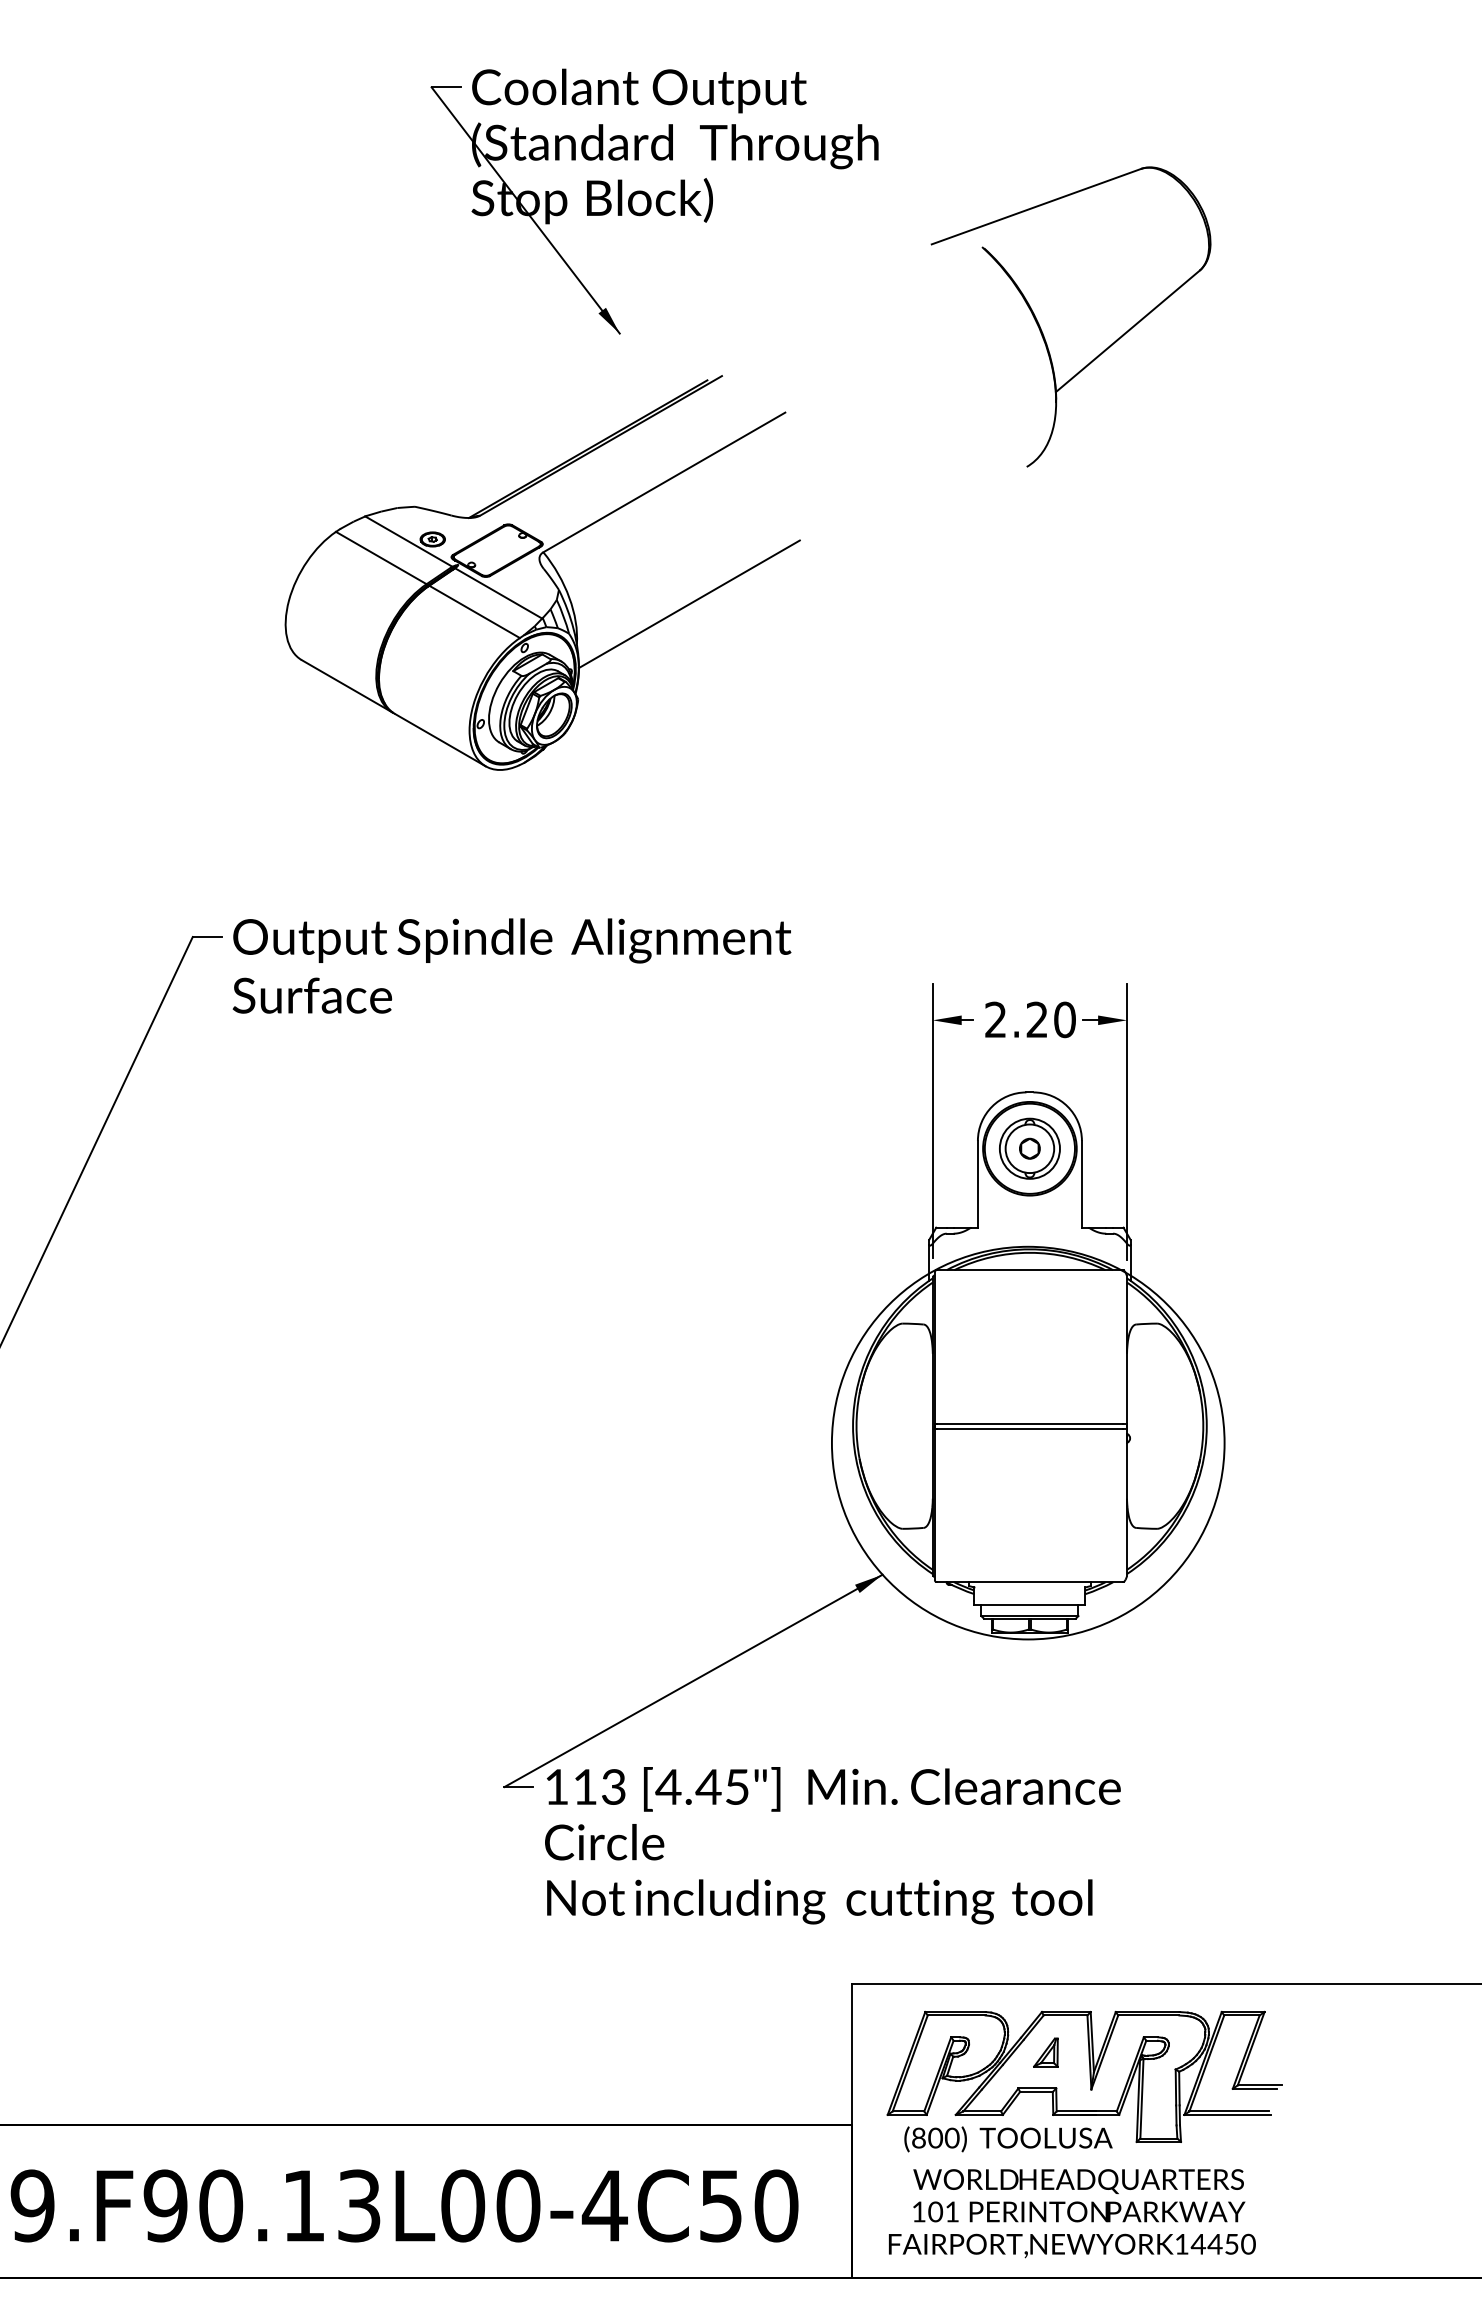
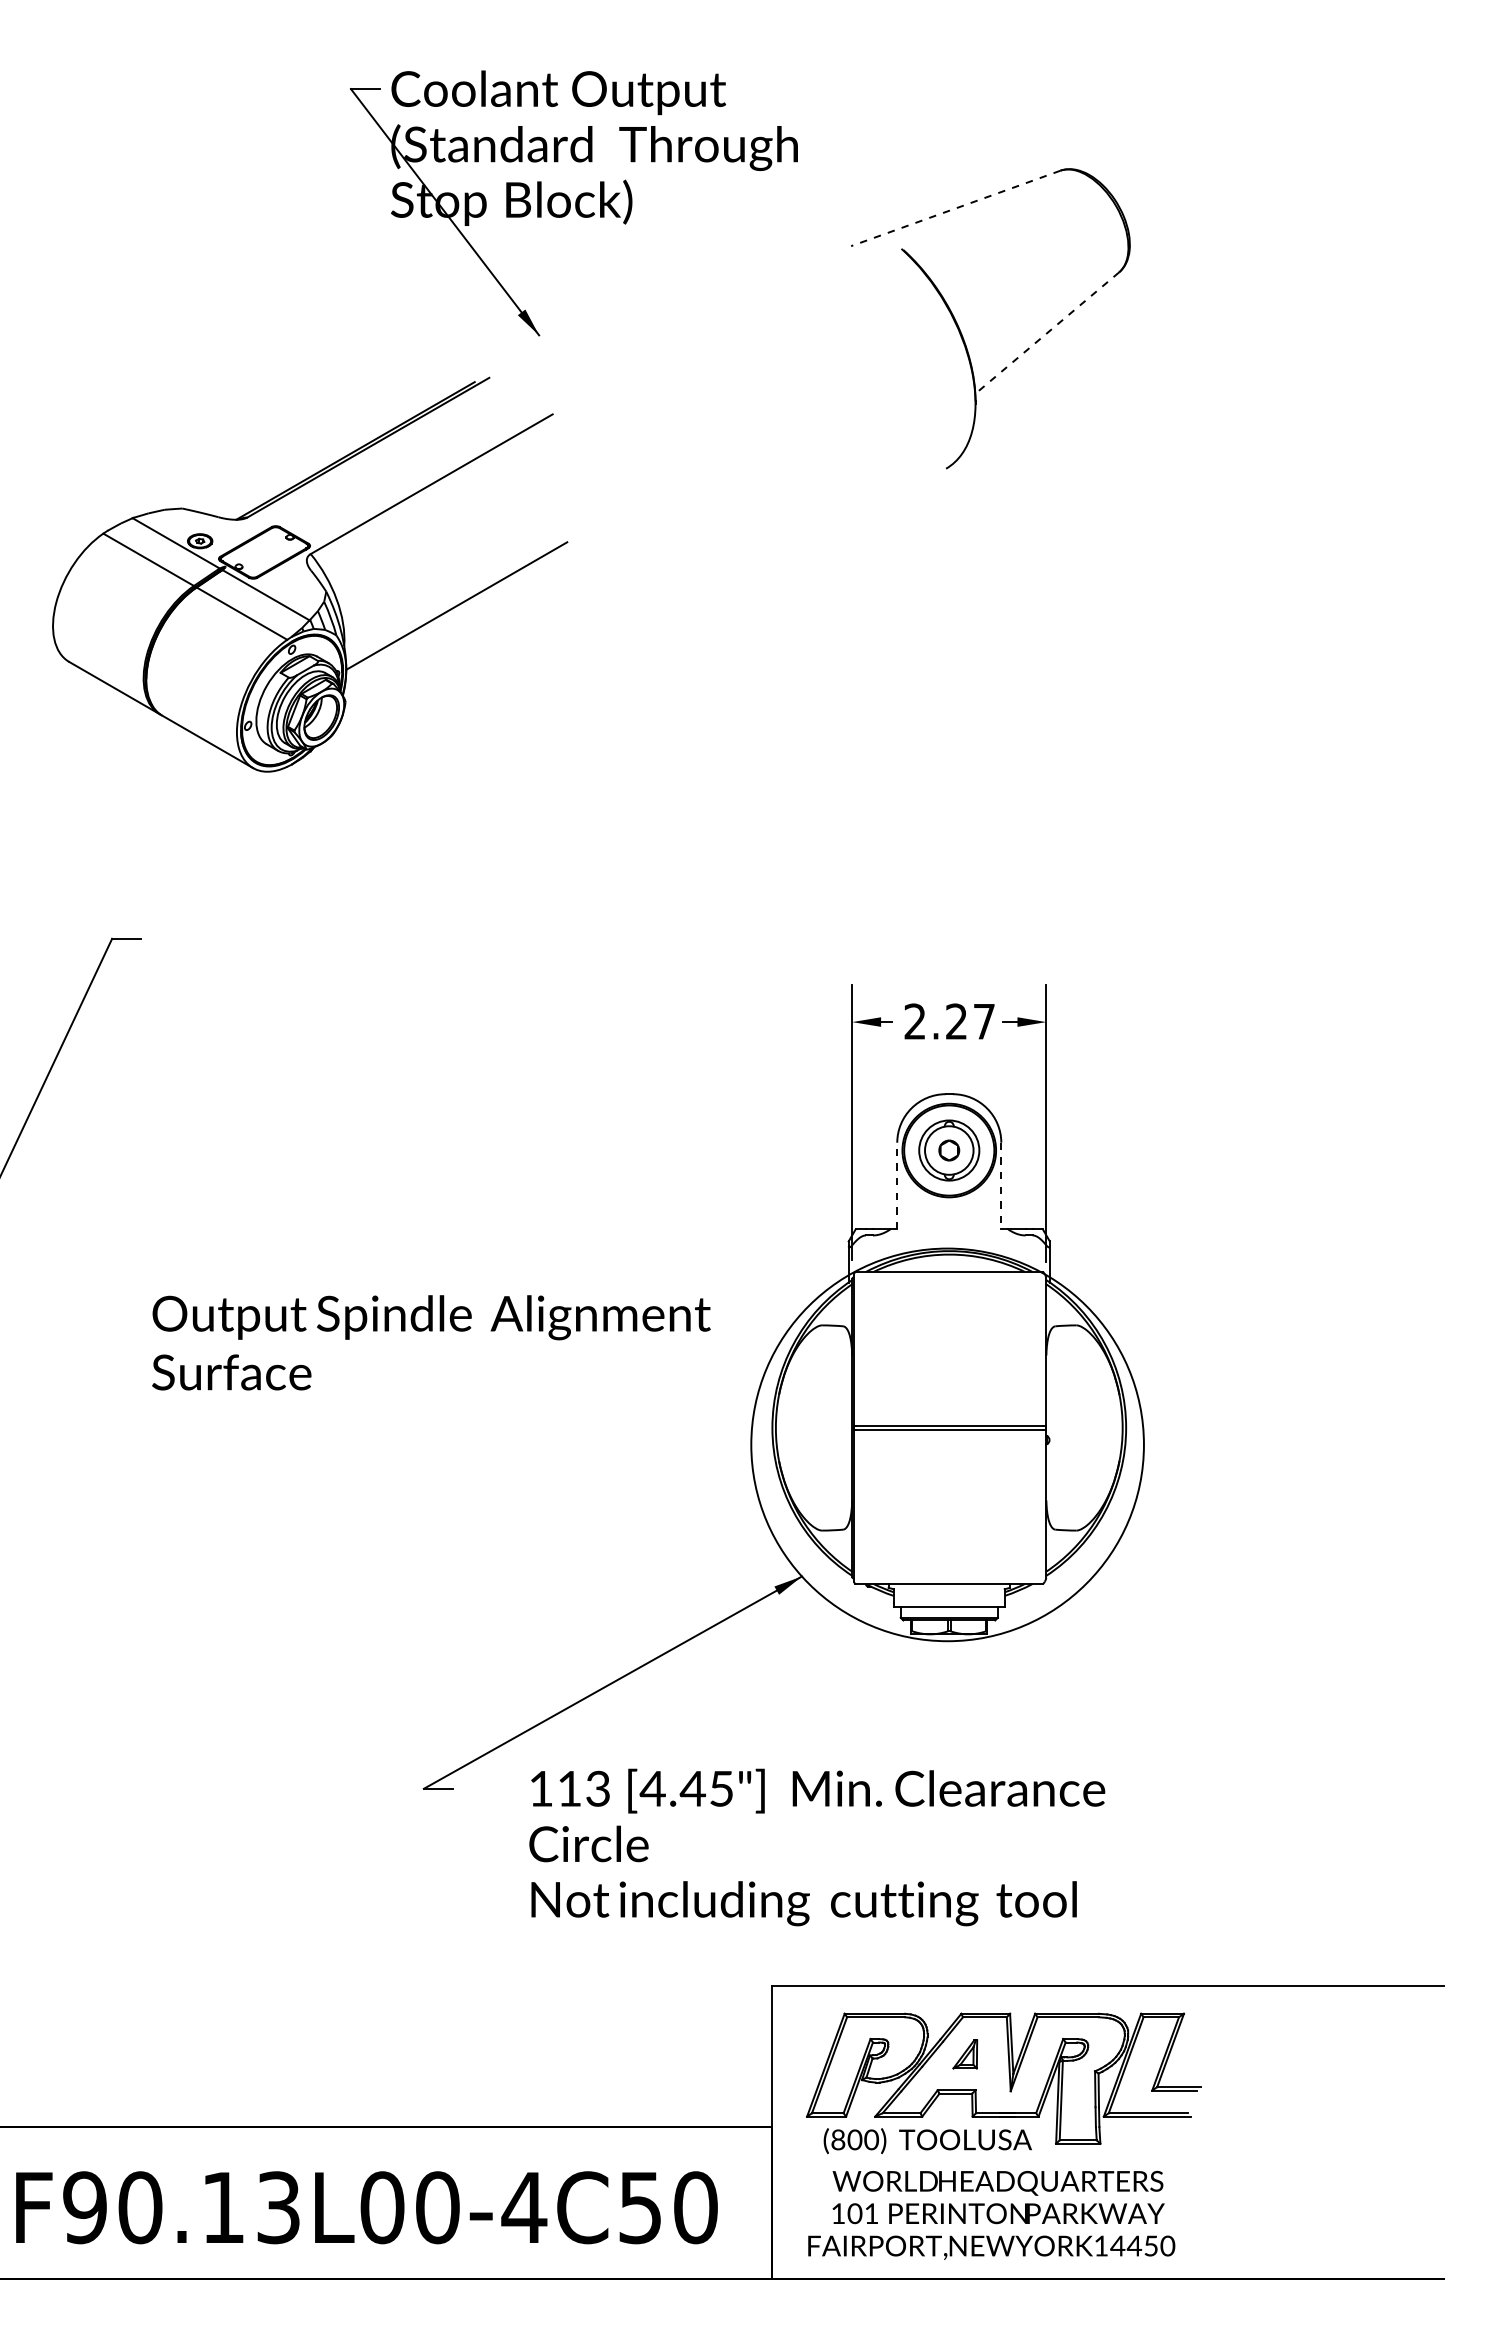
line: (1036, 206) -> (955, 208), solid -> dashed
line: (1127, 331) -> (1046, 333), solid -> dashed
part: (543, 572) -> (310, 574), moved
text: (512, 965) -> (431, 1342), moved
text: (1065, 1019) -> (984, 1021), 2.20 -> 2.27
line: (978, 1183) -> (897, 1185), solid -> dashed
line: (1082, 1184) -> (1001, 1186), solid -> dashed
text: (833, 1845) -> (817, 1847), moved

